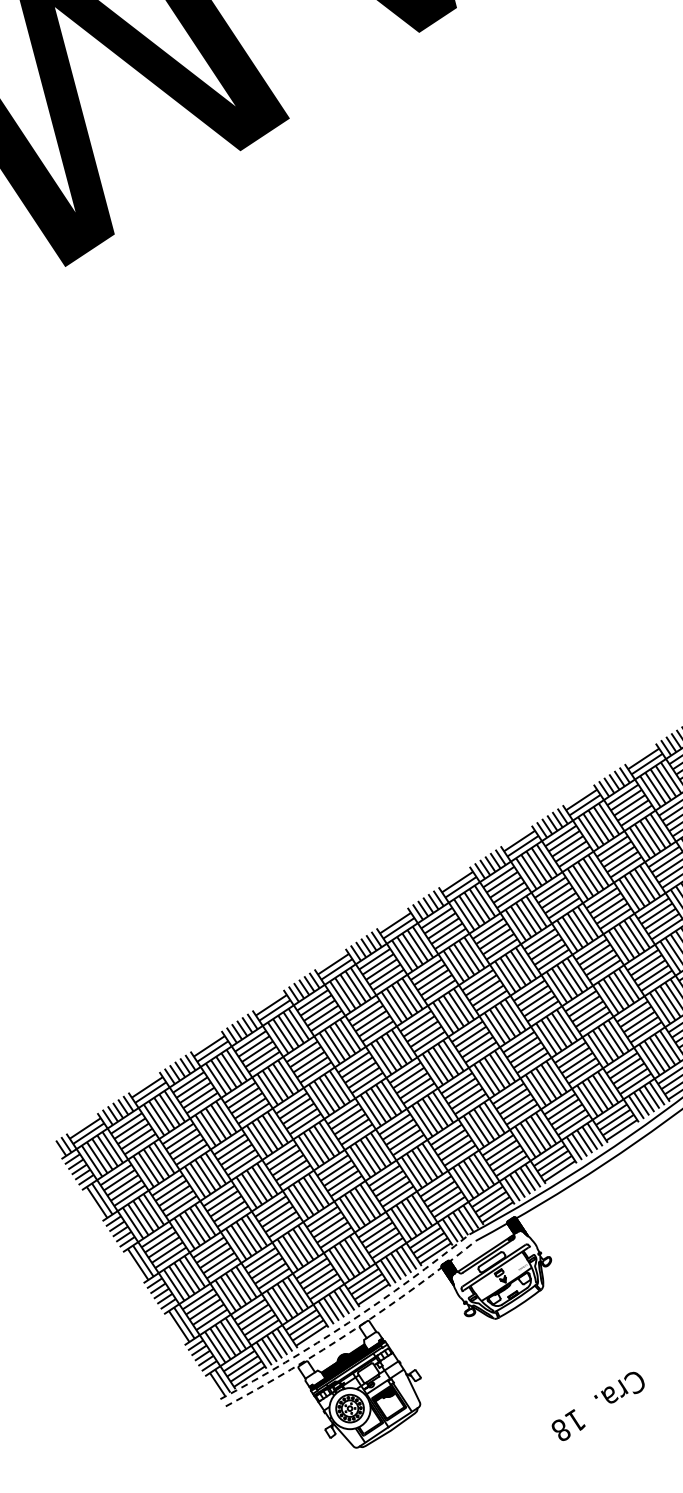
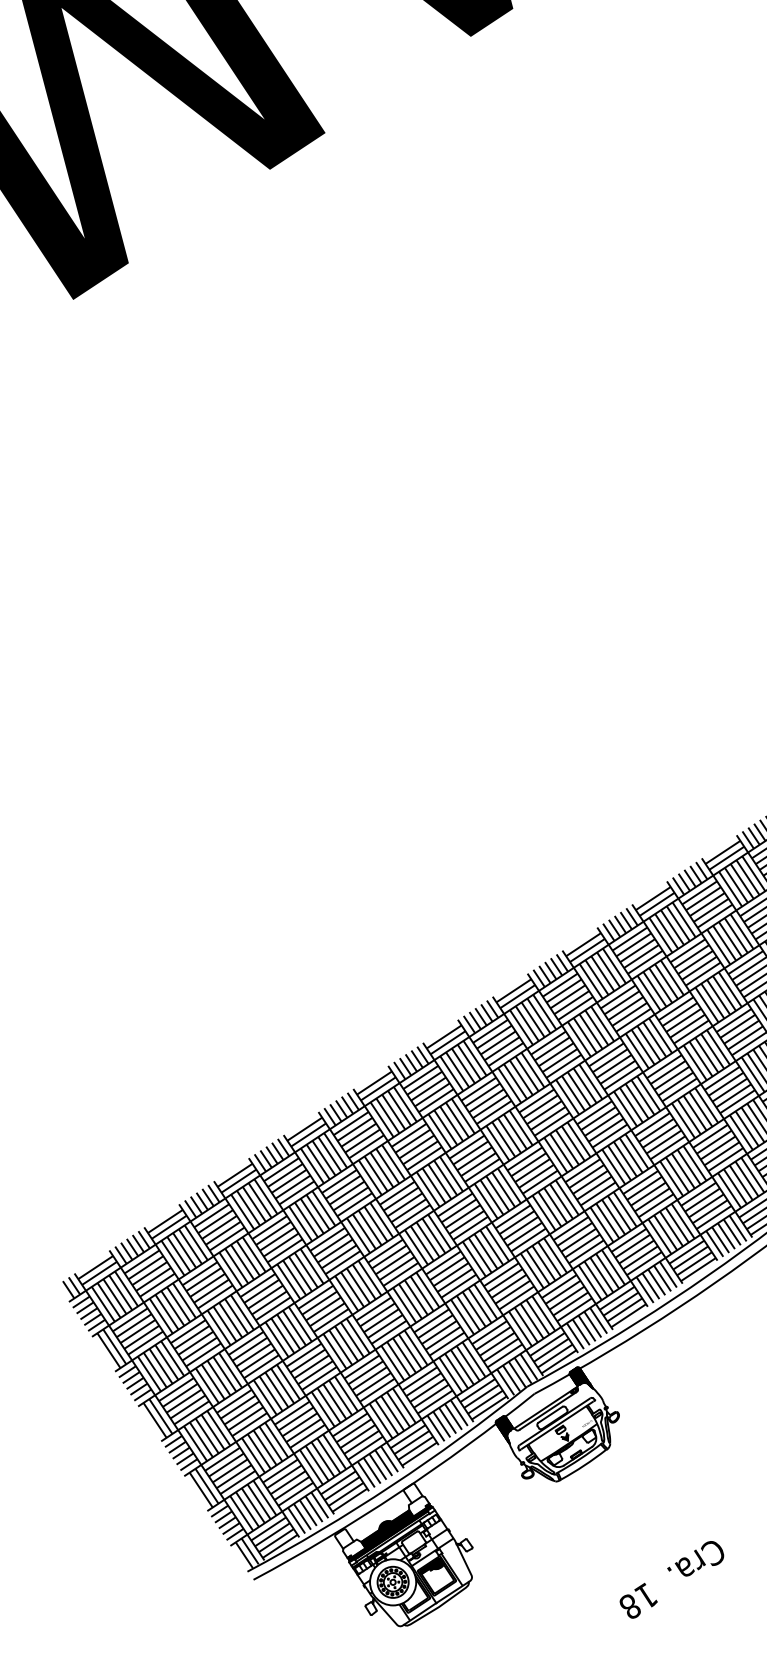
arc: (348, 1322) -> (391, 1485), dashed -> solid
arc: (354, 1329) -> (398, 1493), dashed -> solid

